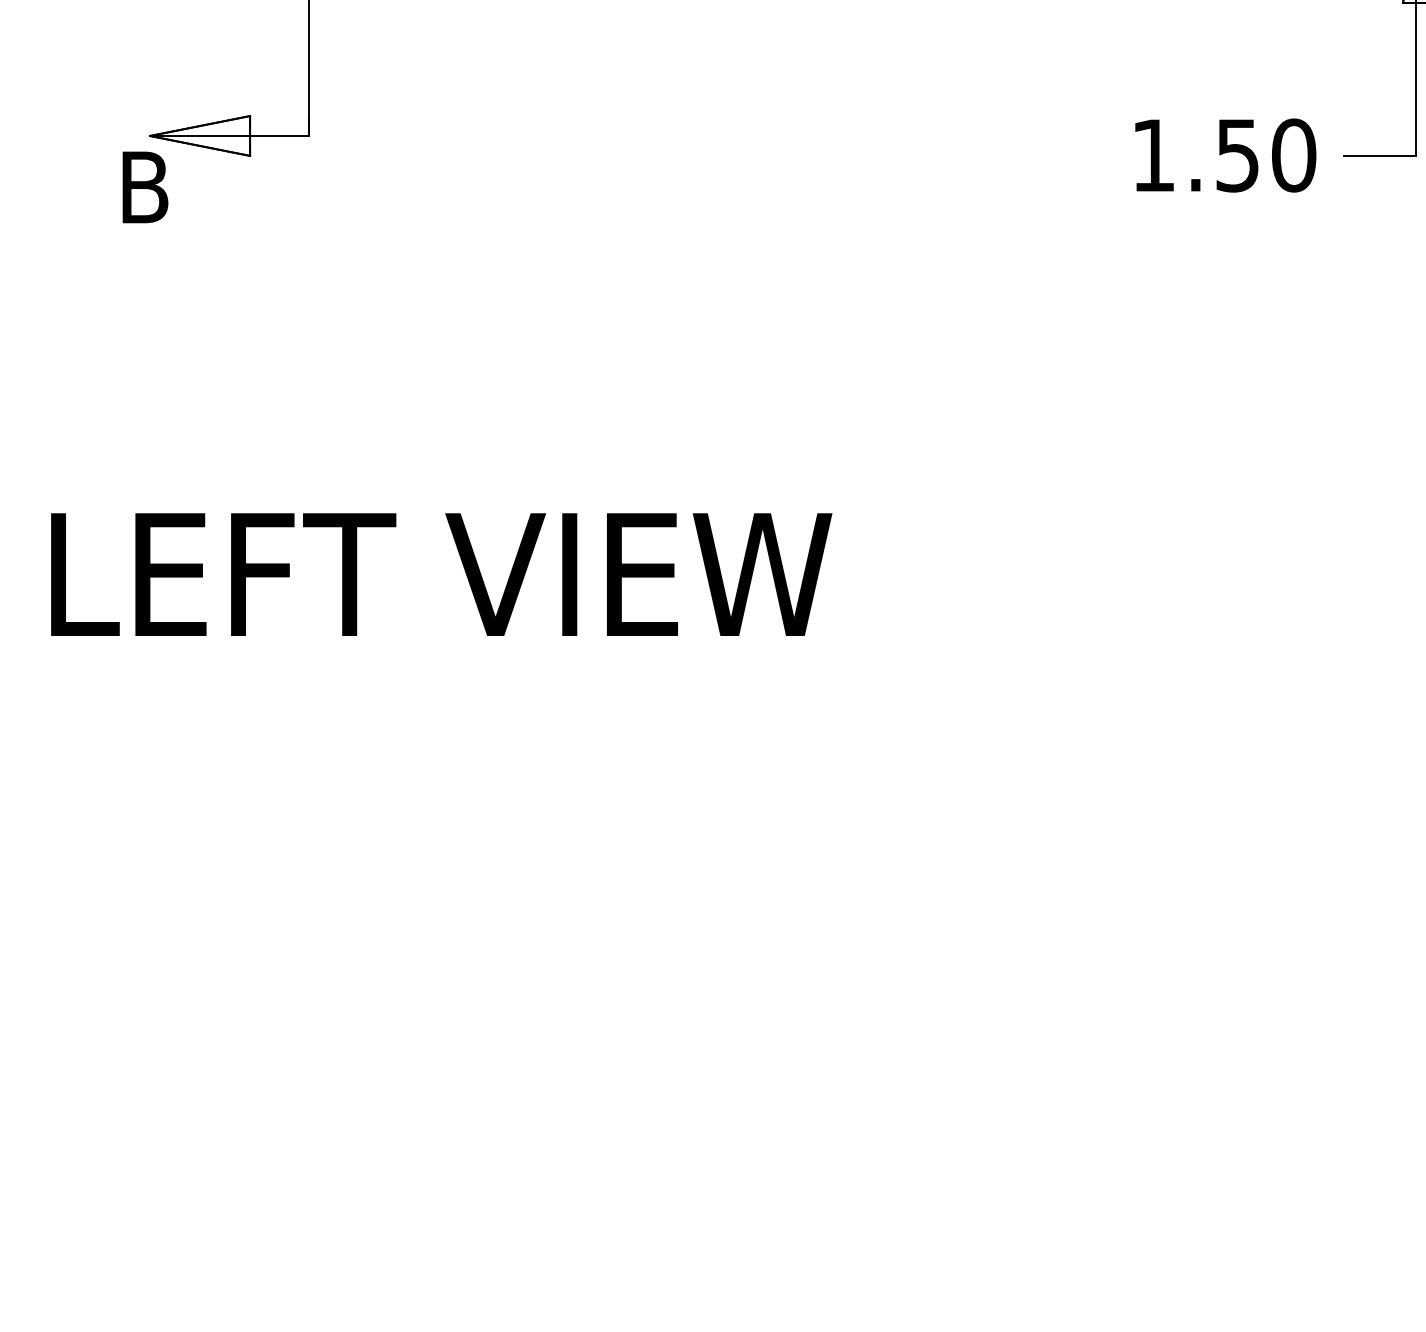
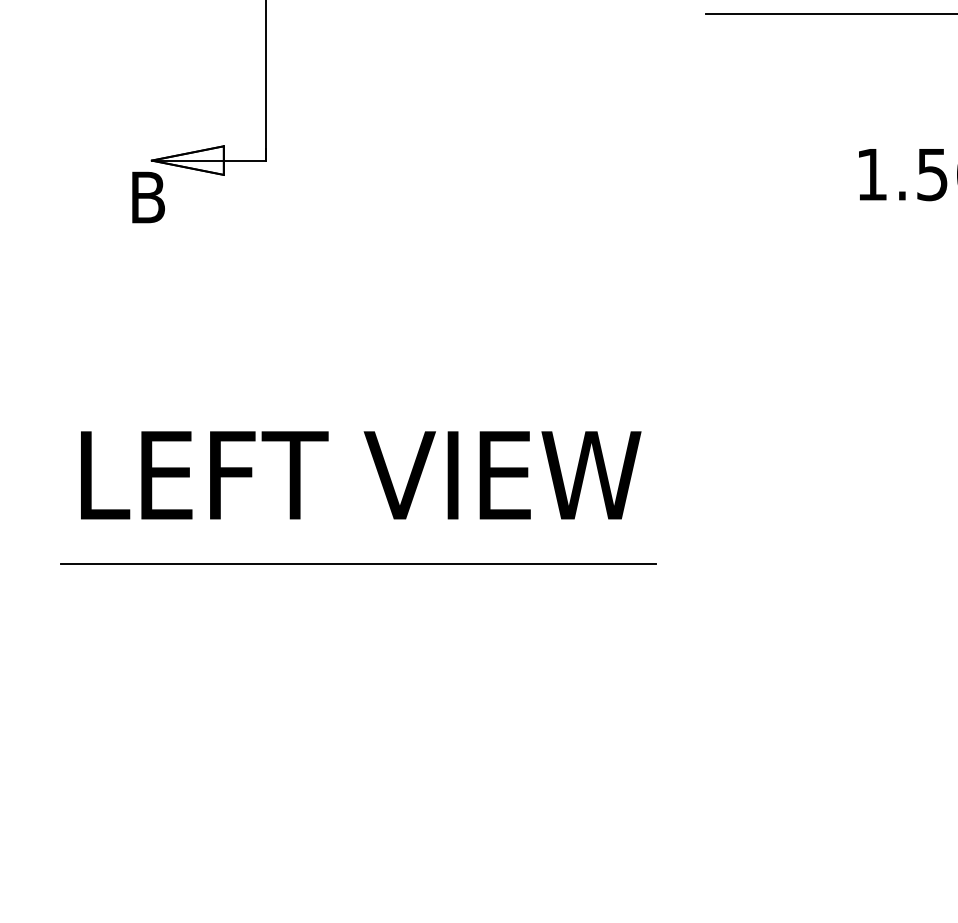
line: (437, 698) -> (358, 564), added

